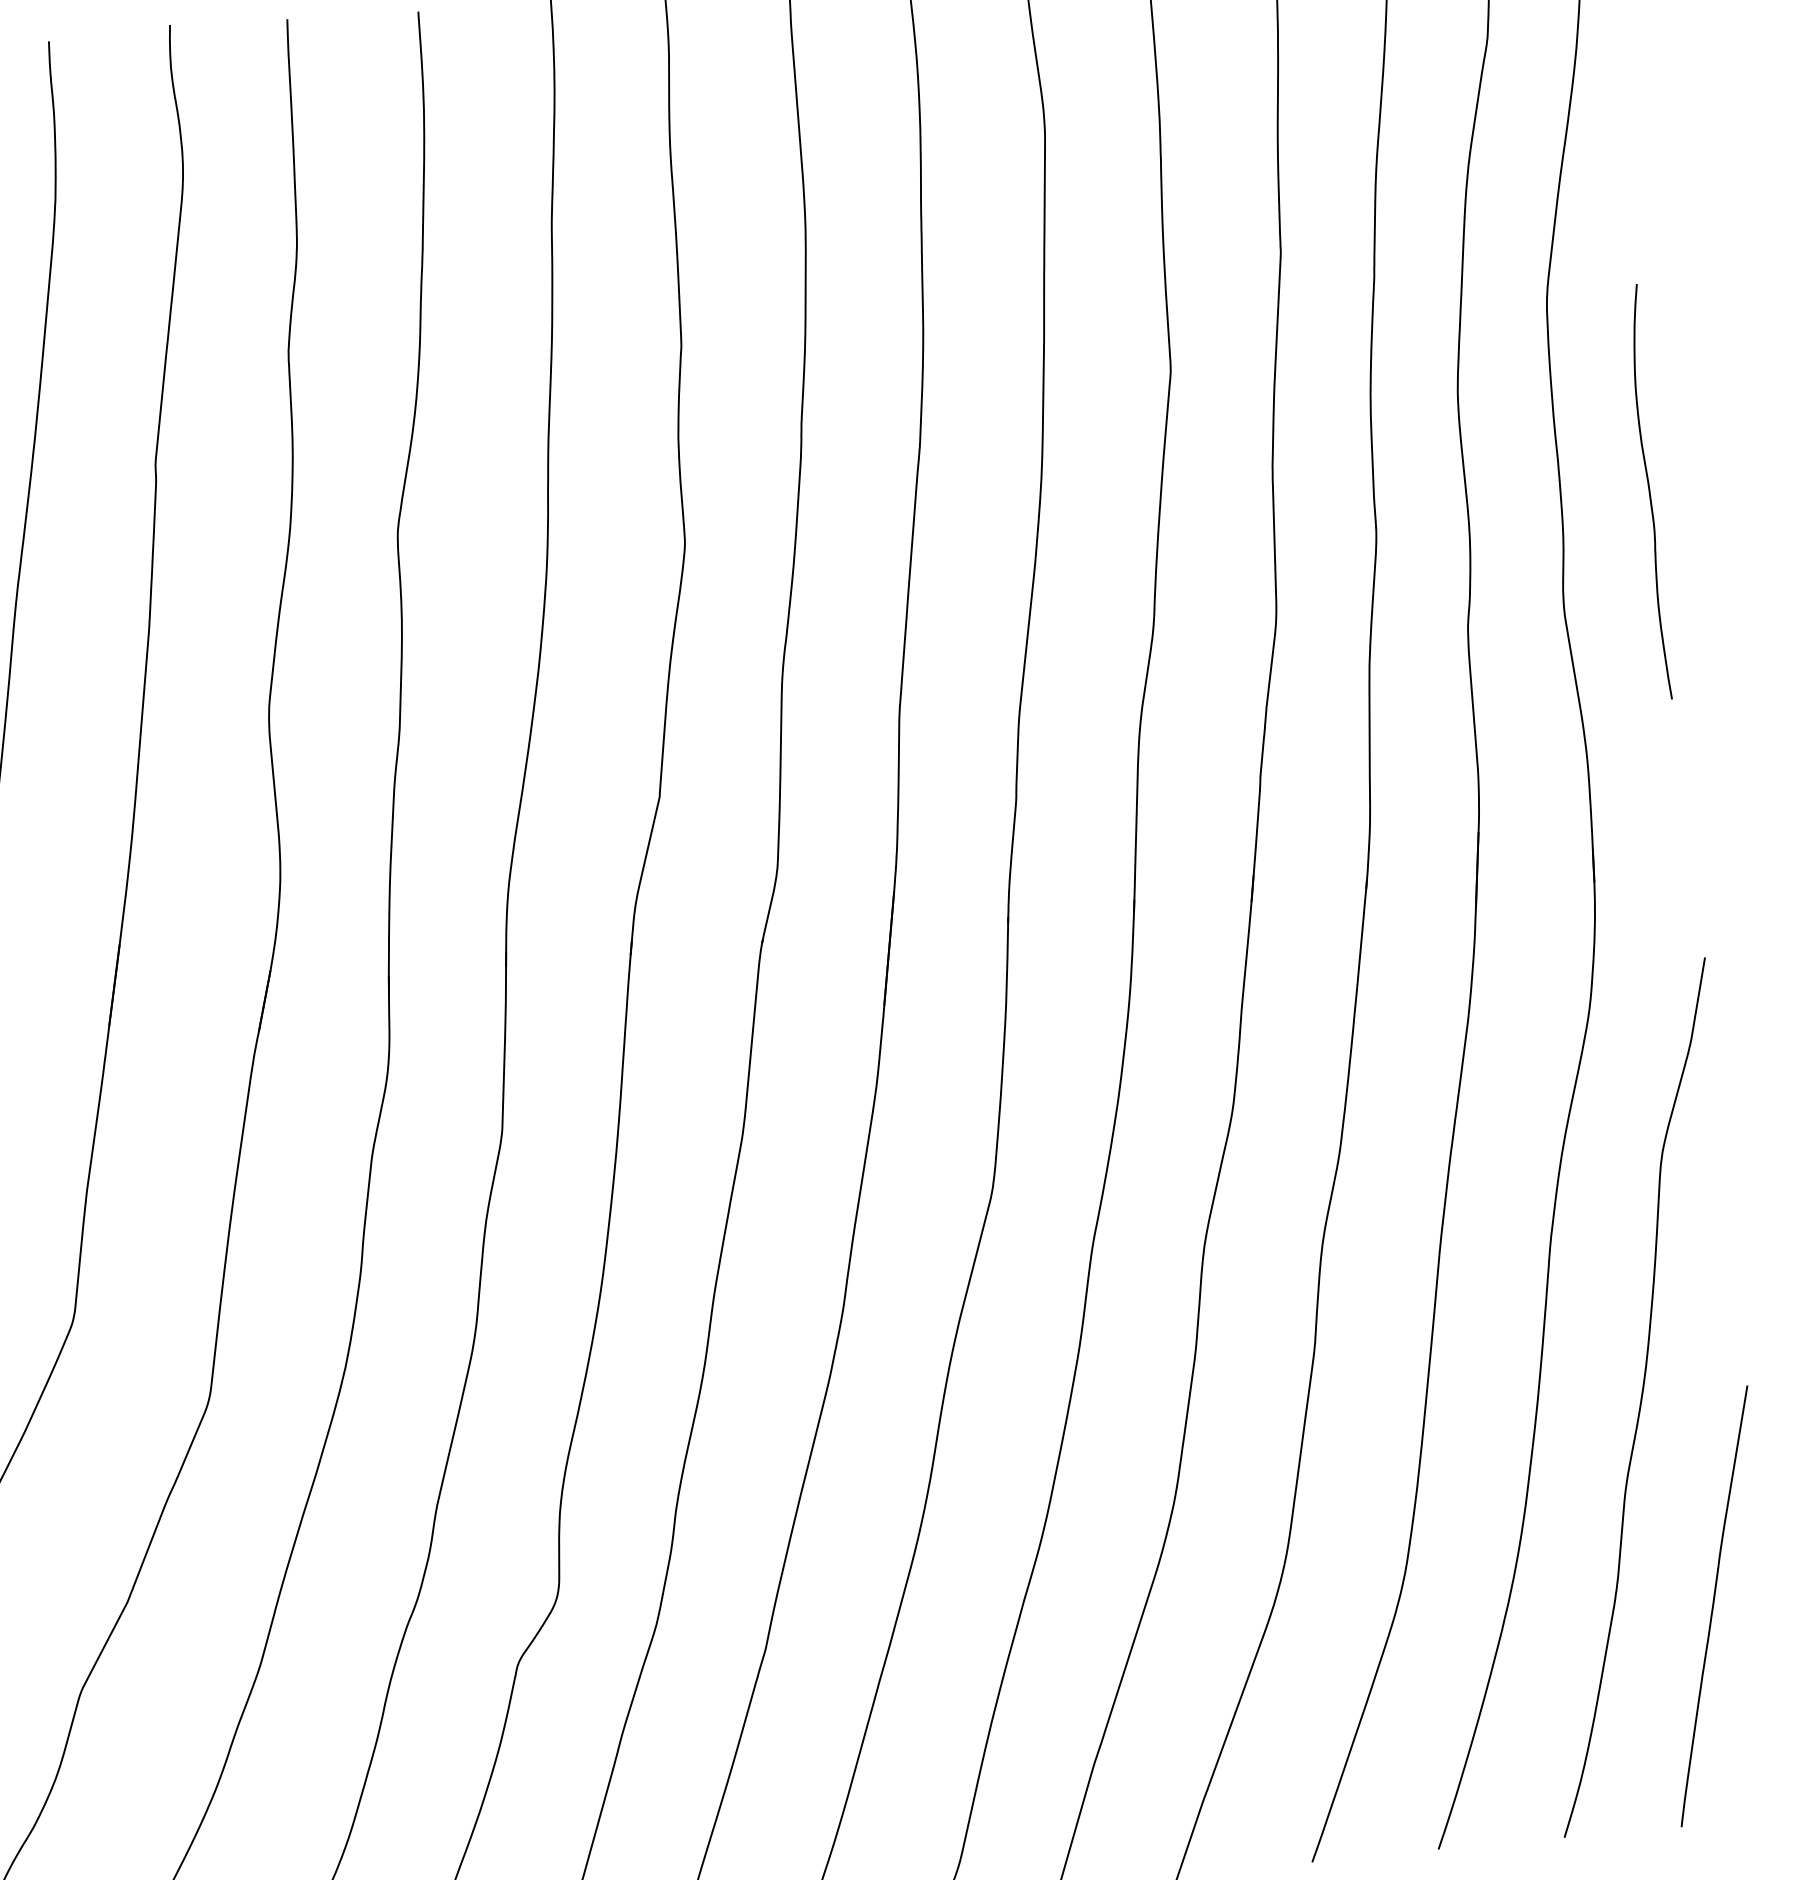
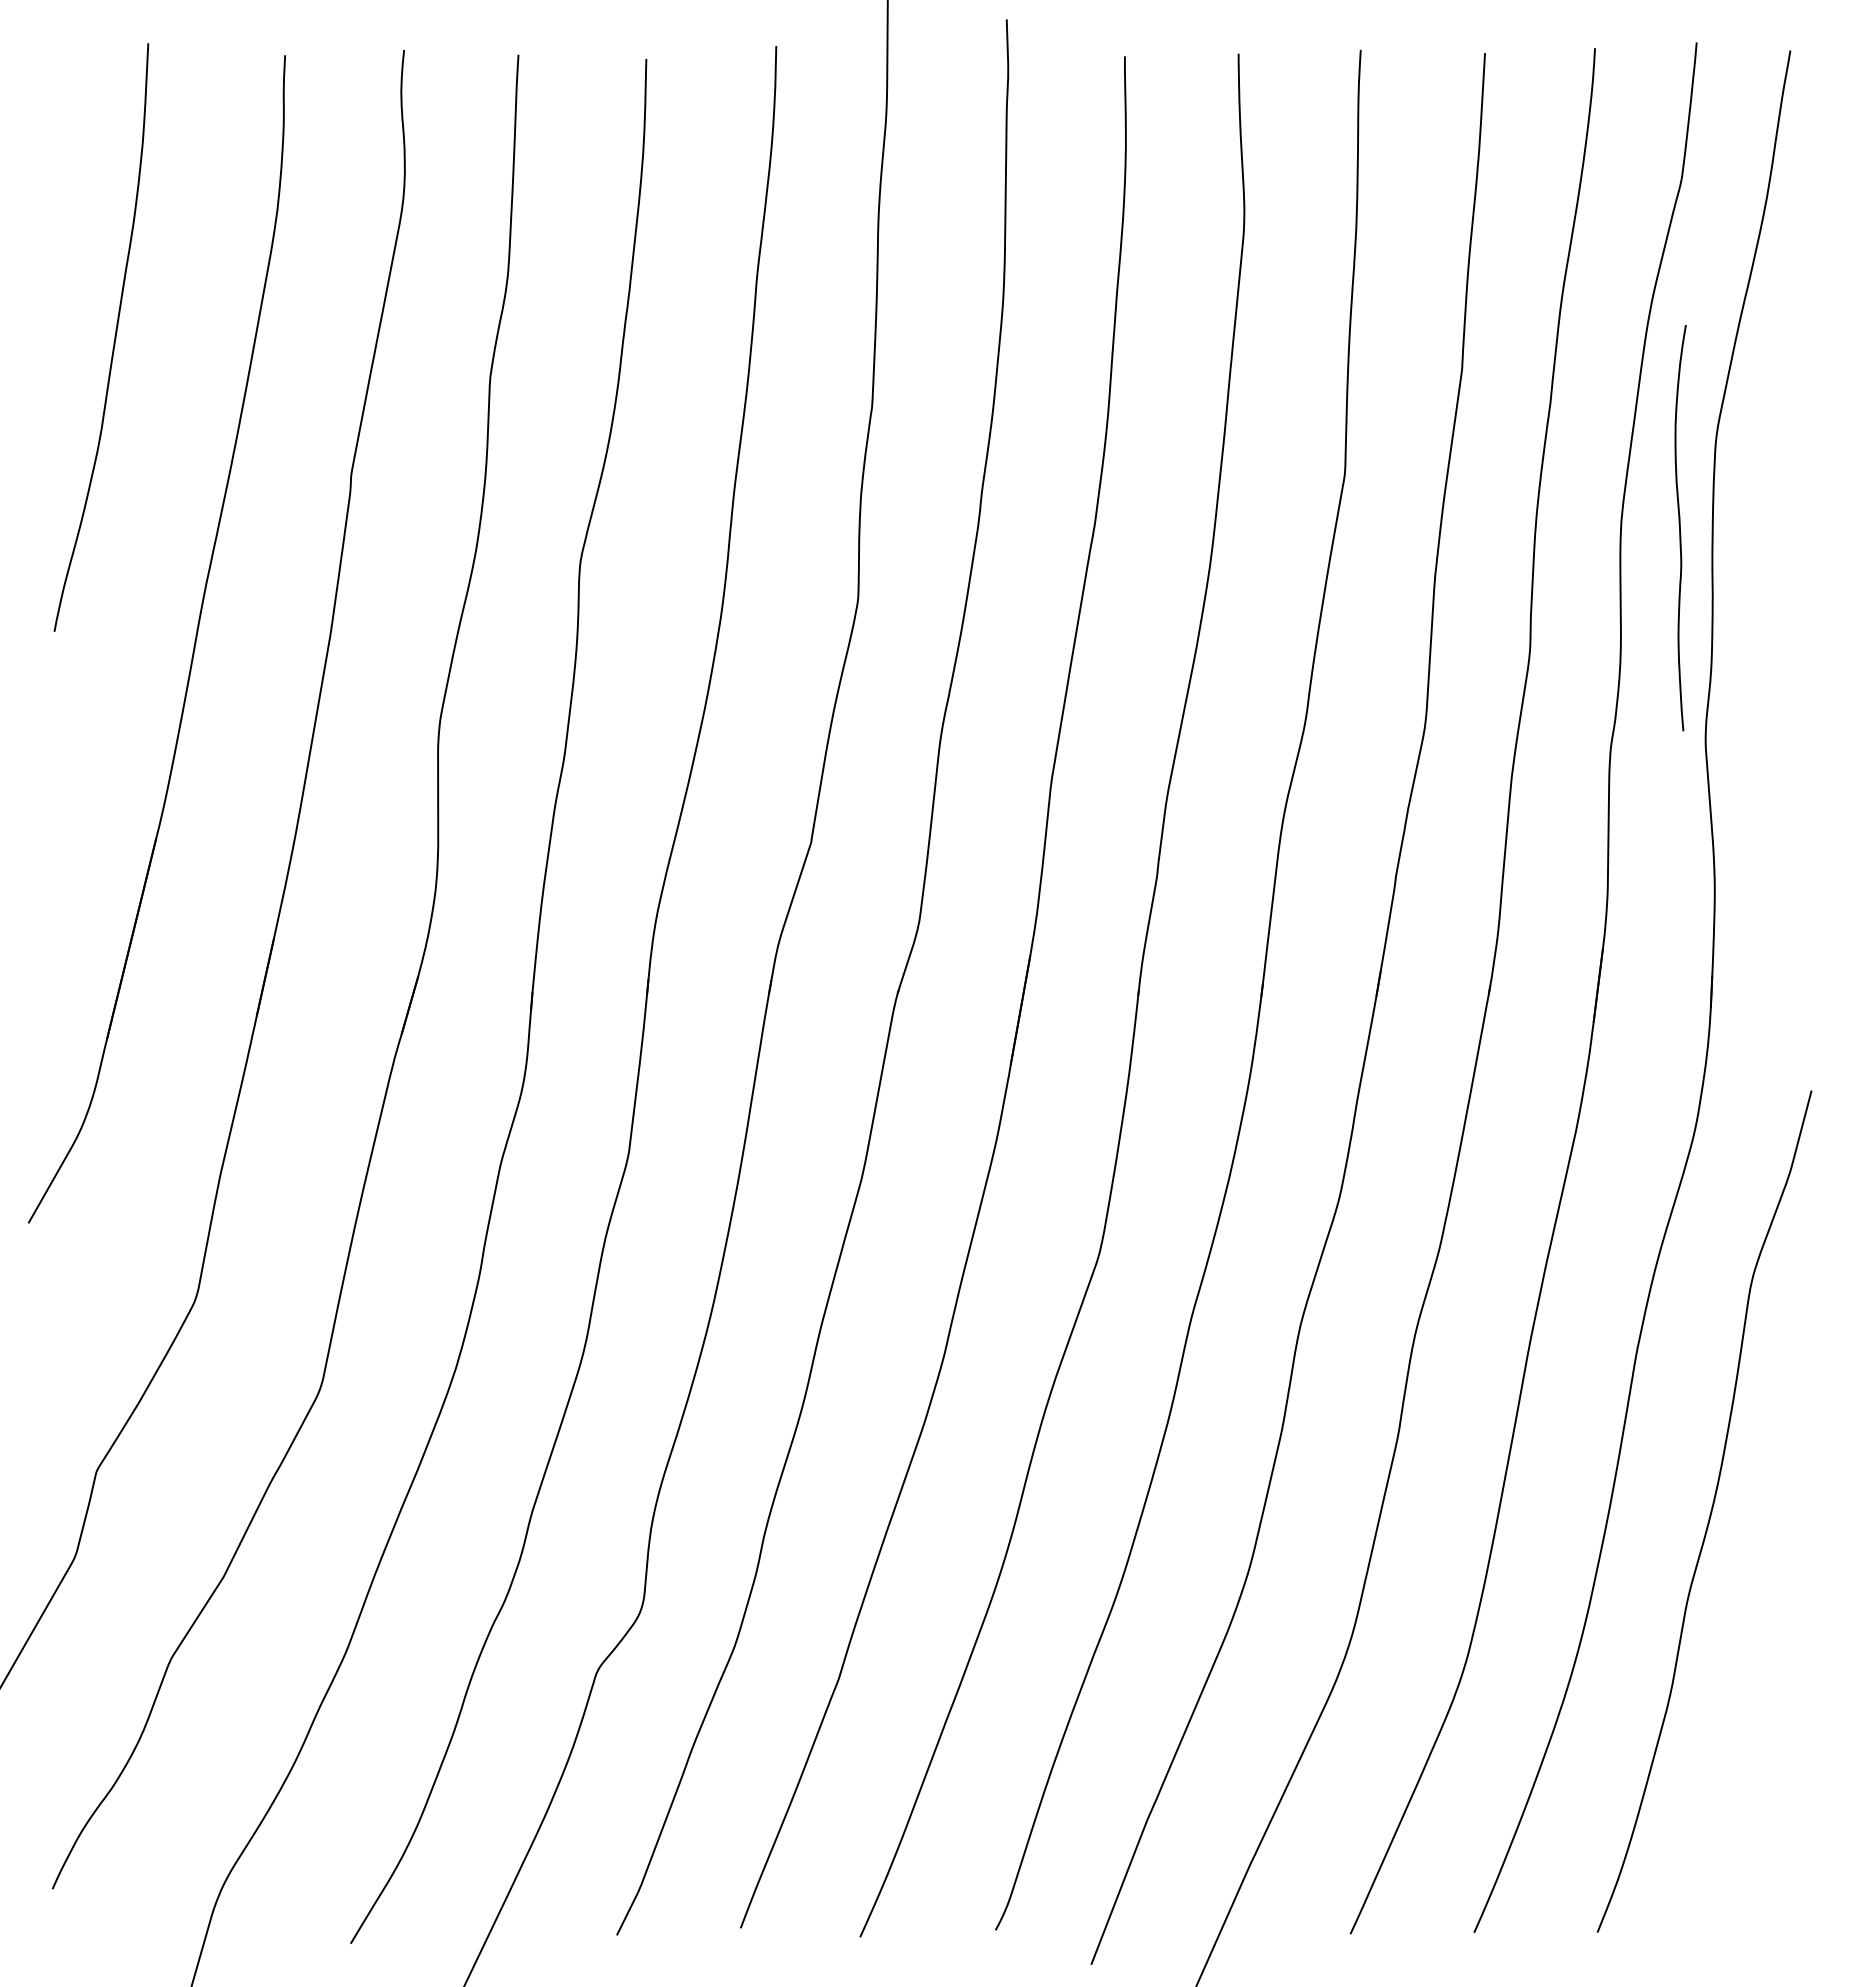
curve: (1650, 492) -> (1680, 528), moved
curve: (1714, 1605) -> (1763, 1720), removed

